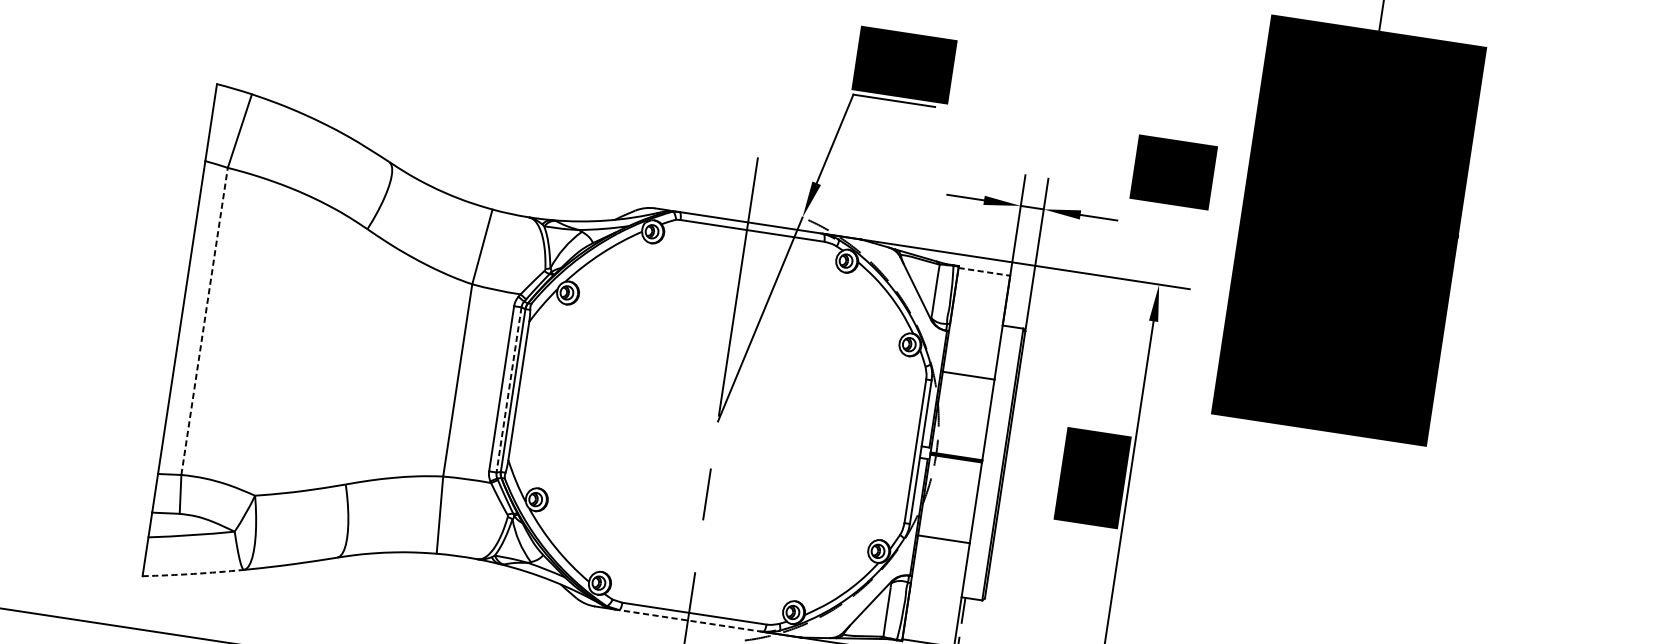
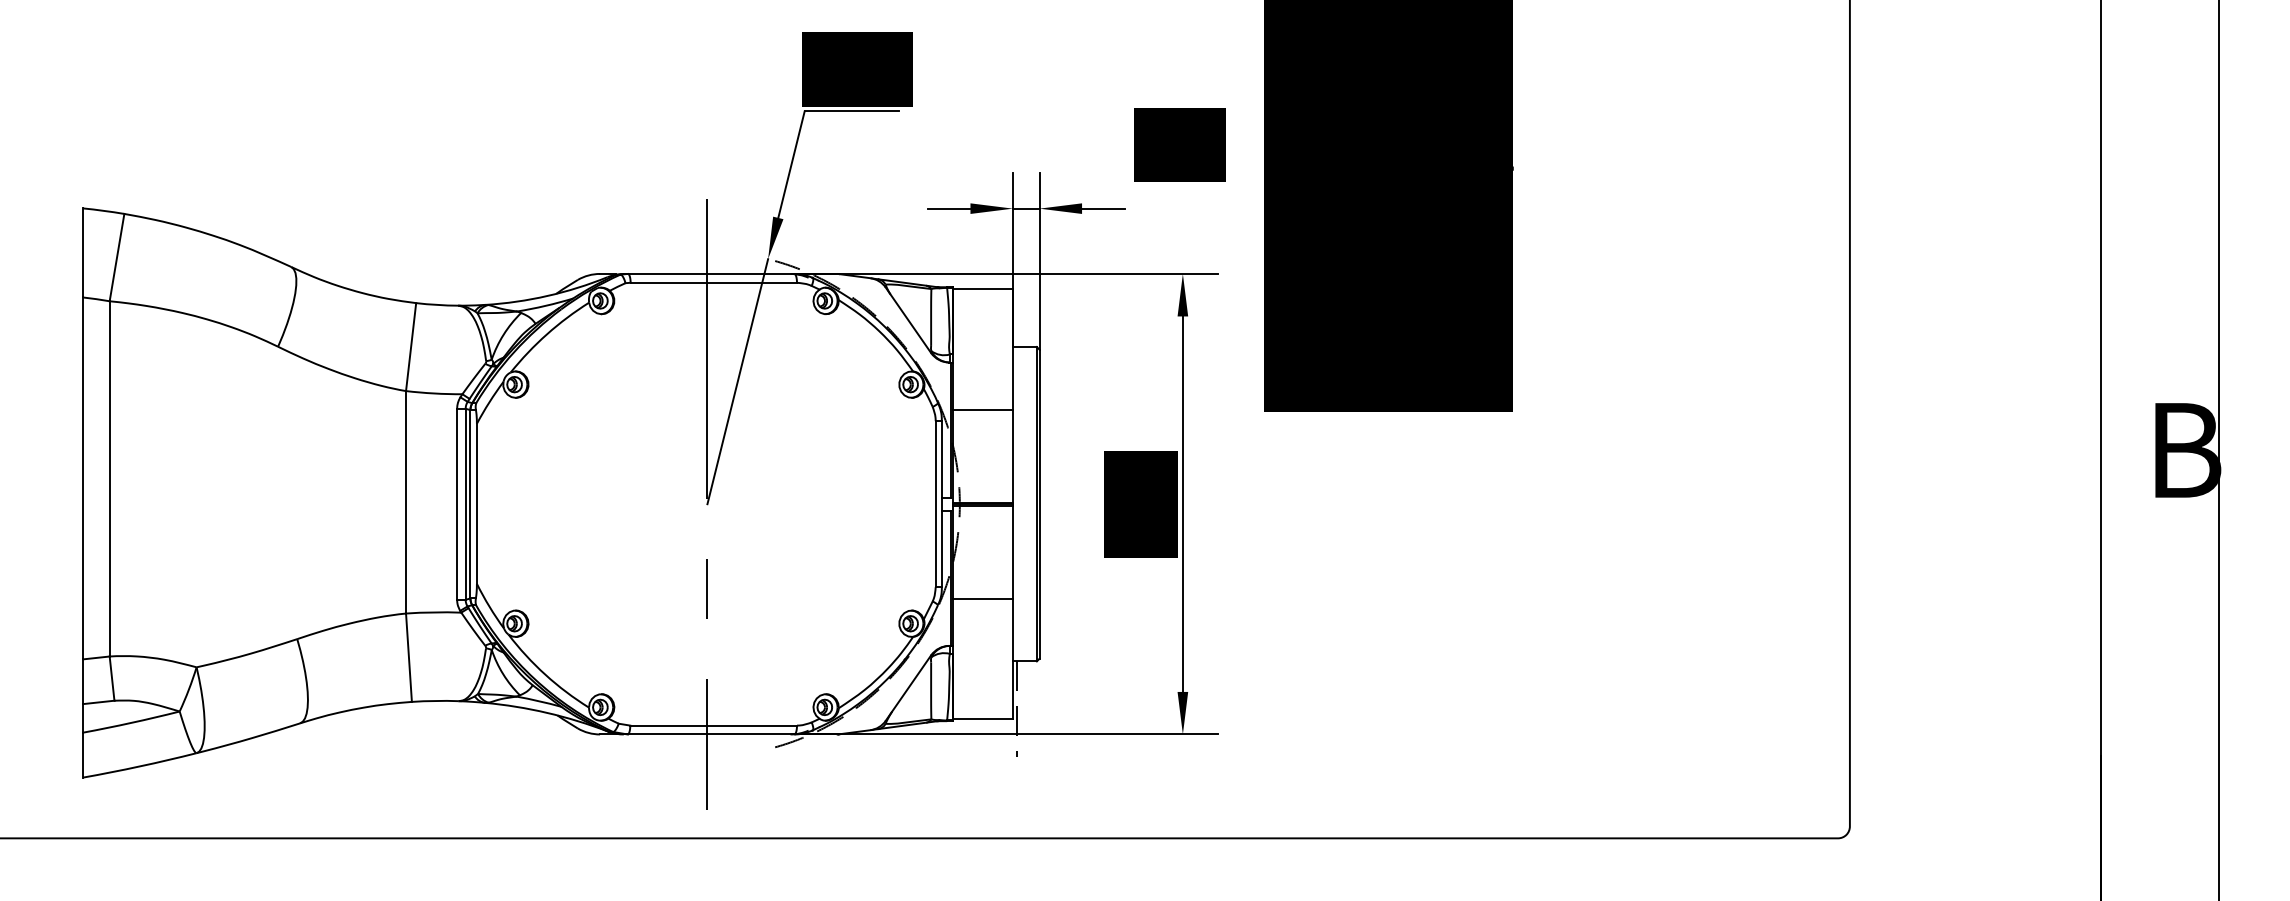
line: (984, 271) -> (983, 289), dashed -> solid
line: (204, 321) -> (109, 478), dashed -> solid
line: (508, 390) -> (465, 504), dashed -> solid
arc: (193, 574) -> (140, 766), dashed -> solid
line: (690, 620) -> (710, 734), dashed -> solid

